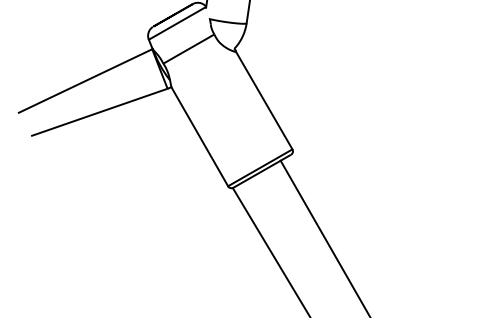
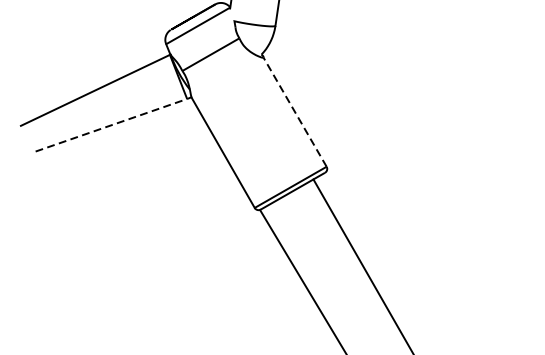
line: (263, 100) -> (294, 112), solid -> dashed
line: (99, 112) -> (111, 125), solid -> dashed

